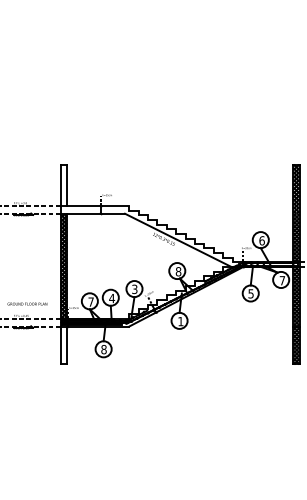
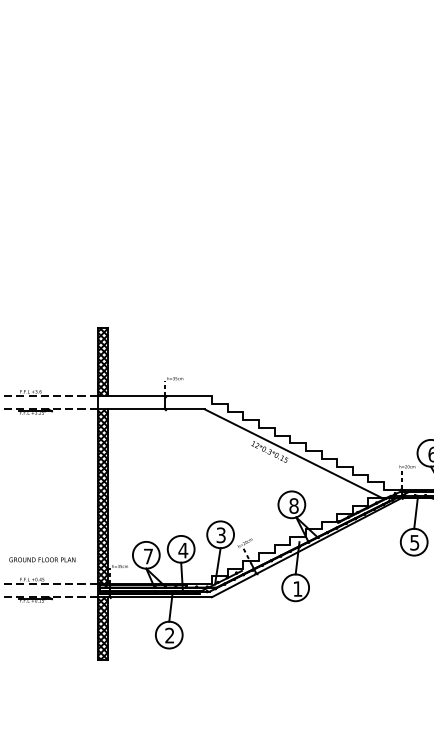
hatch: (63, 184) -> (102, 360), added
hatch: (63, 345) -> (102, 628), added
text: (103, 349) -> (169, 635), 8 -> 2

